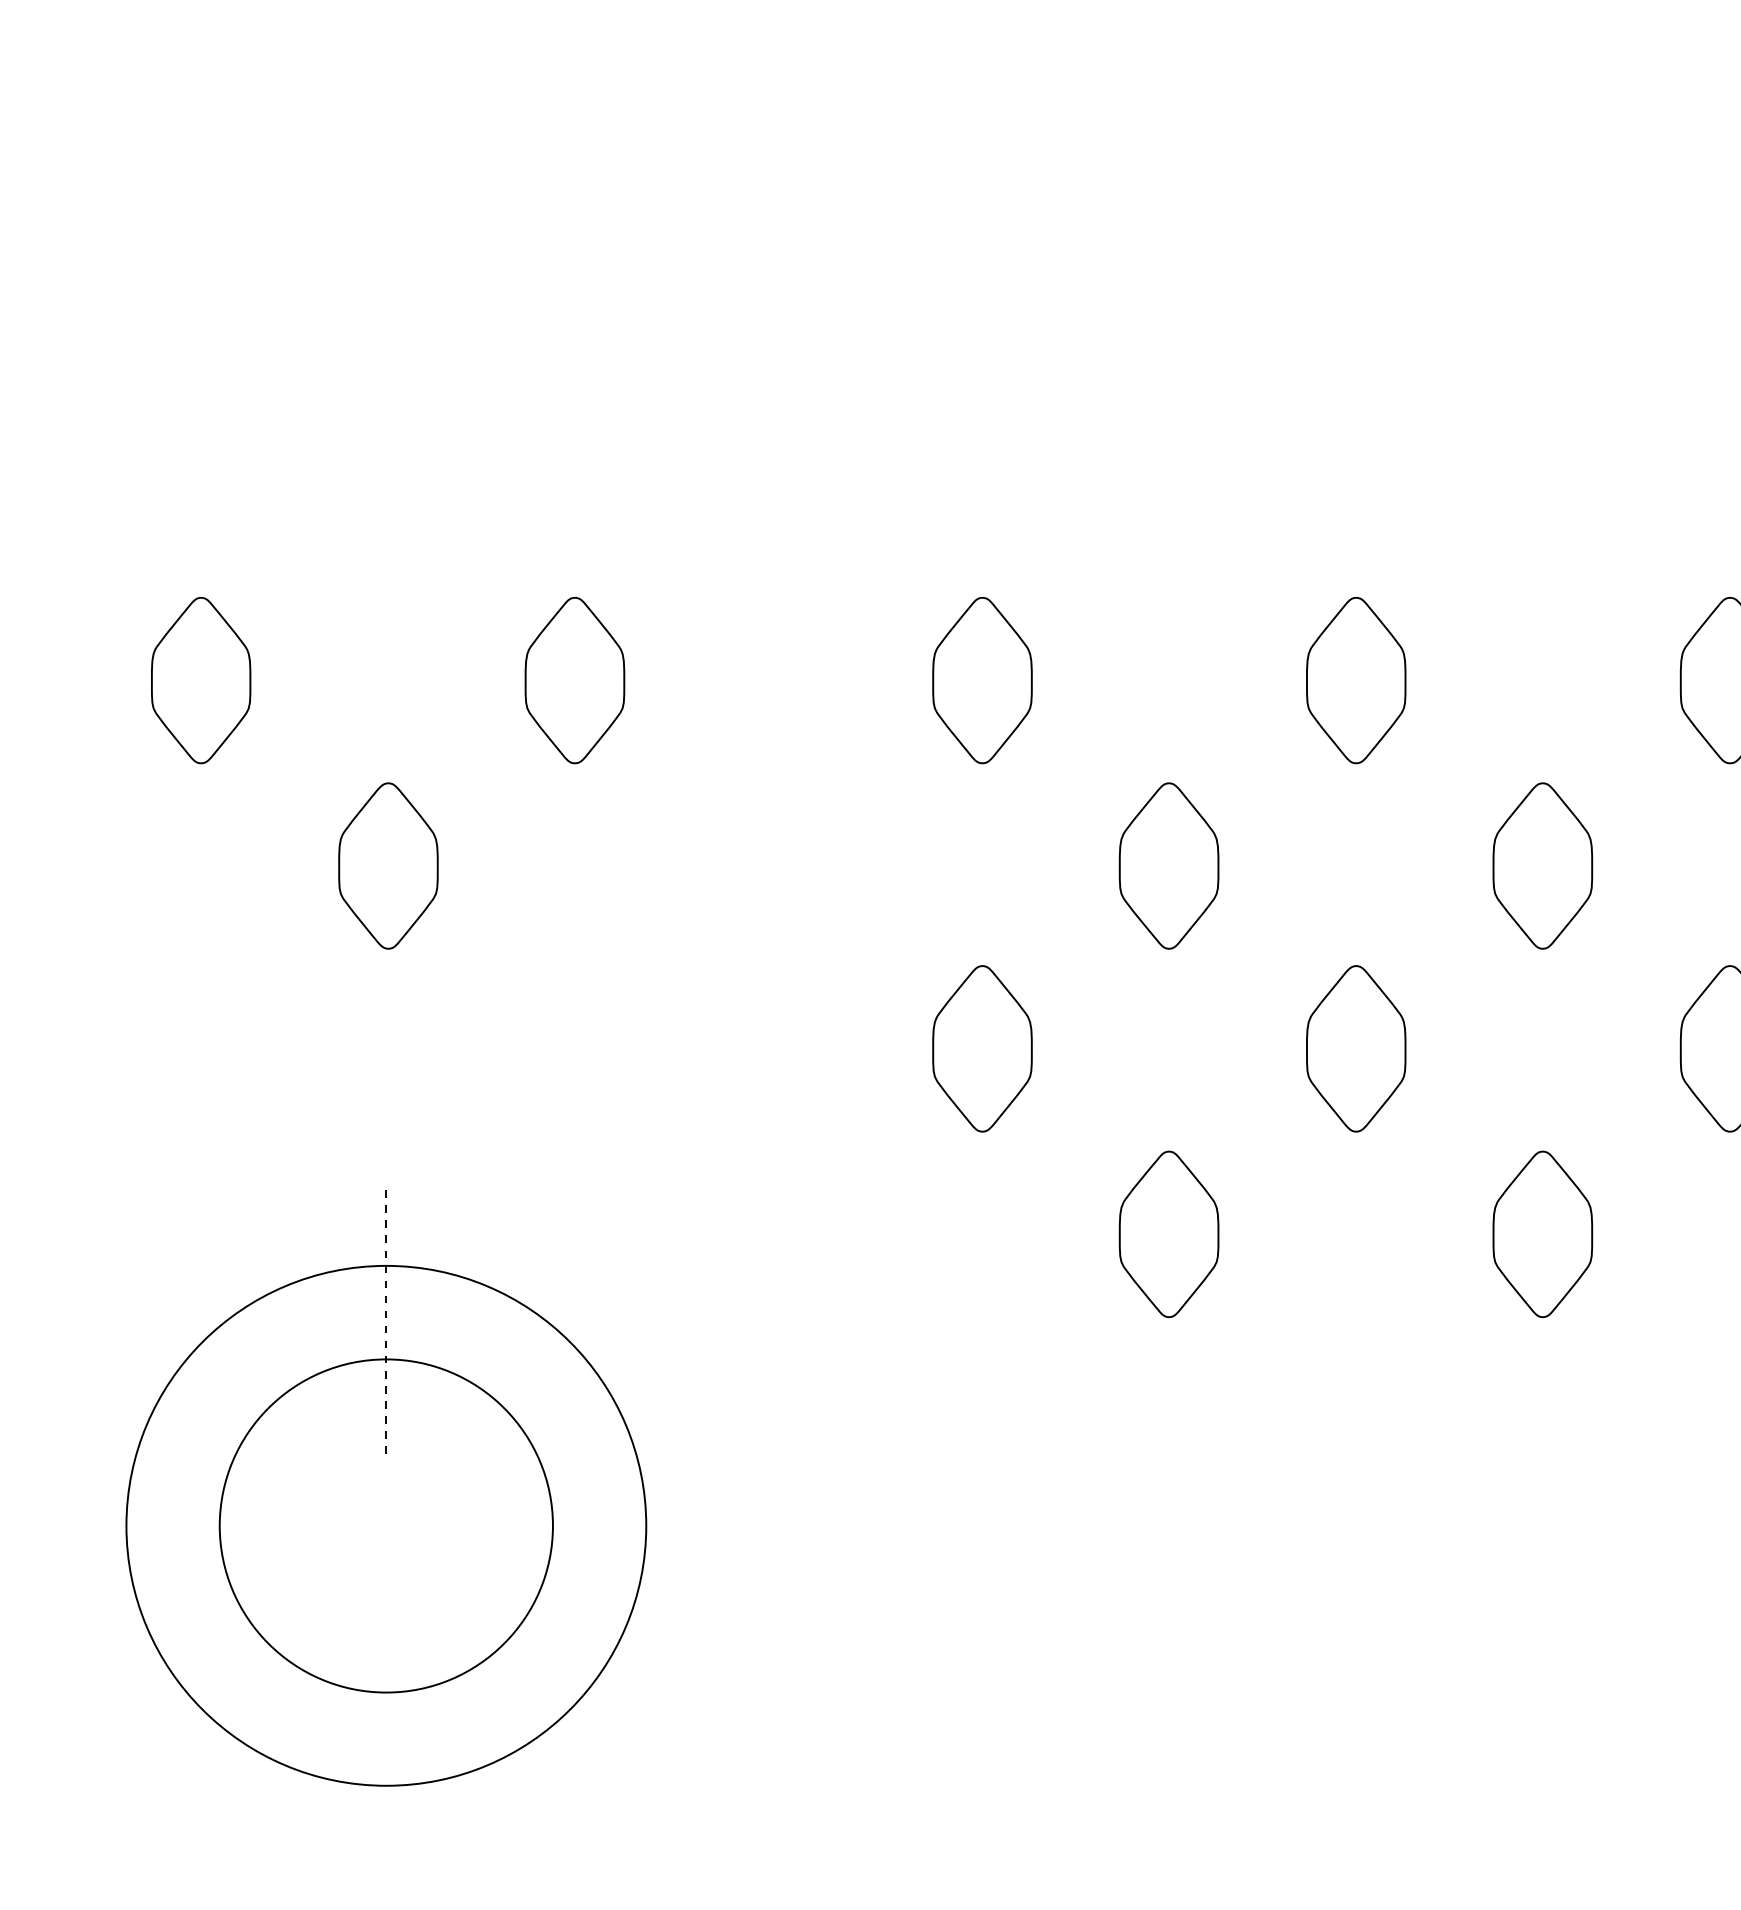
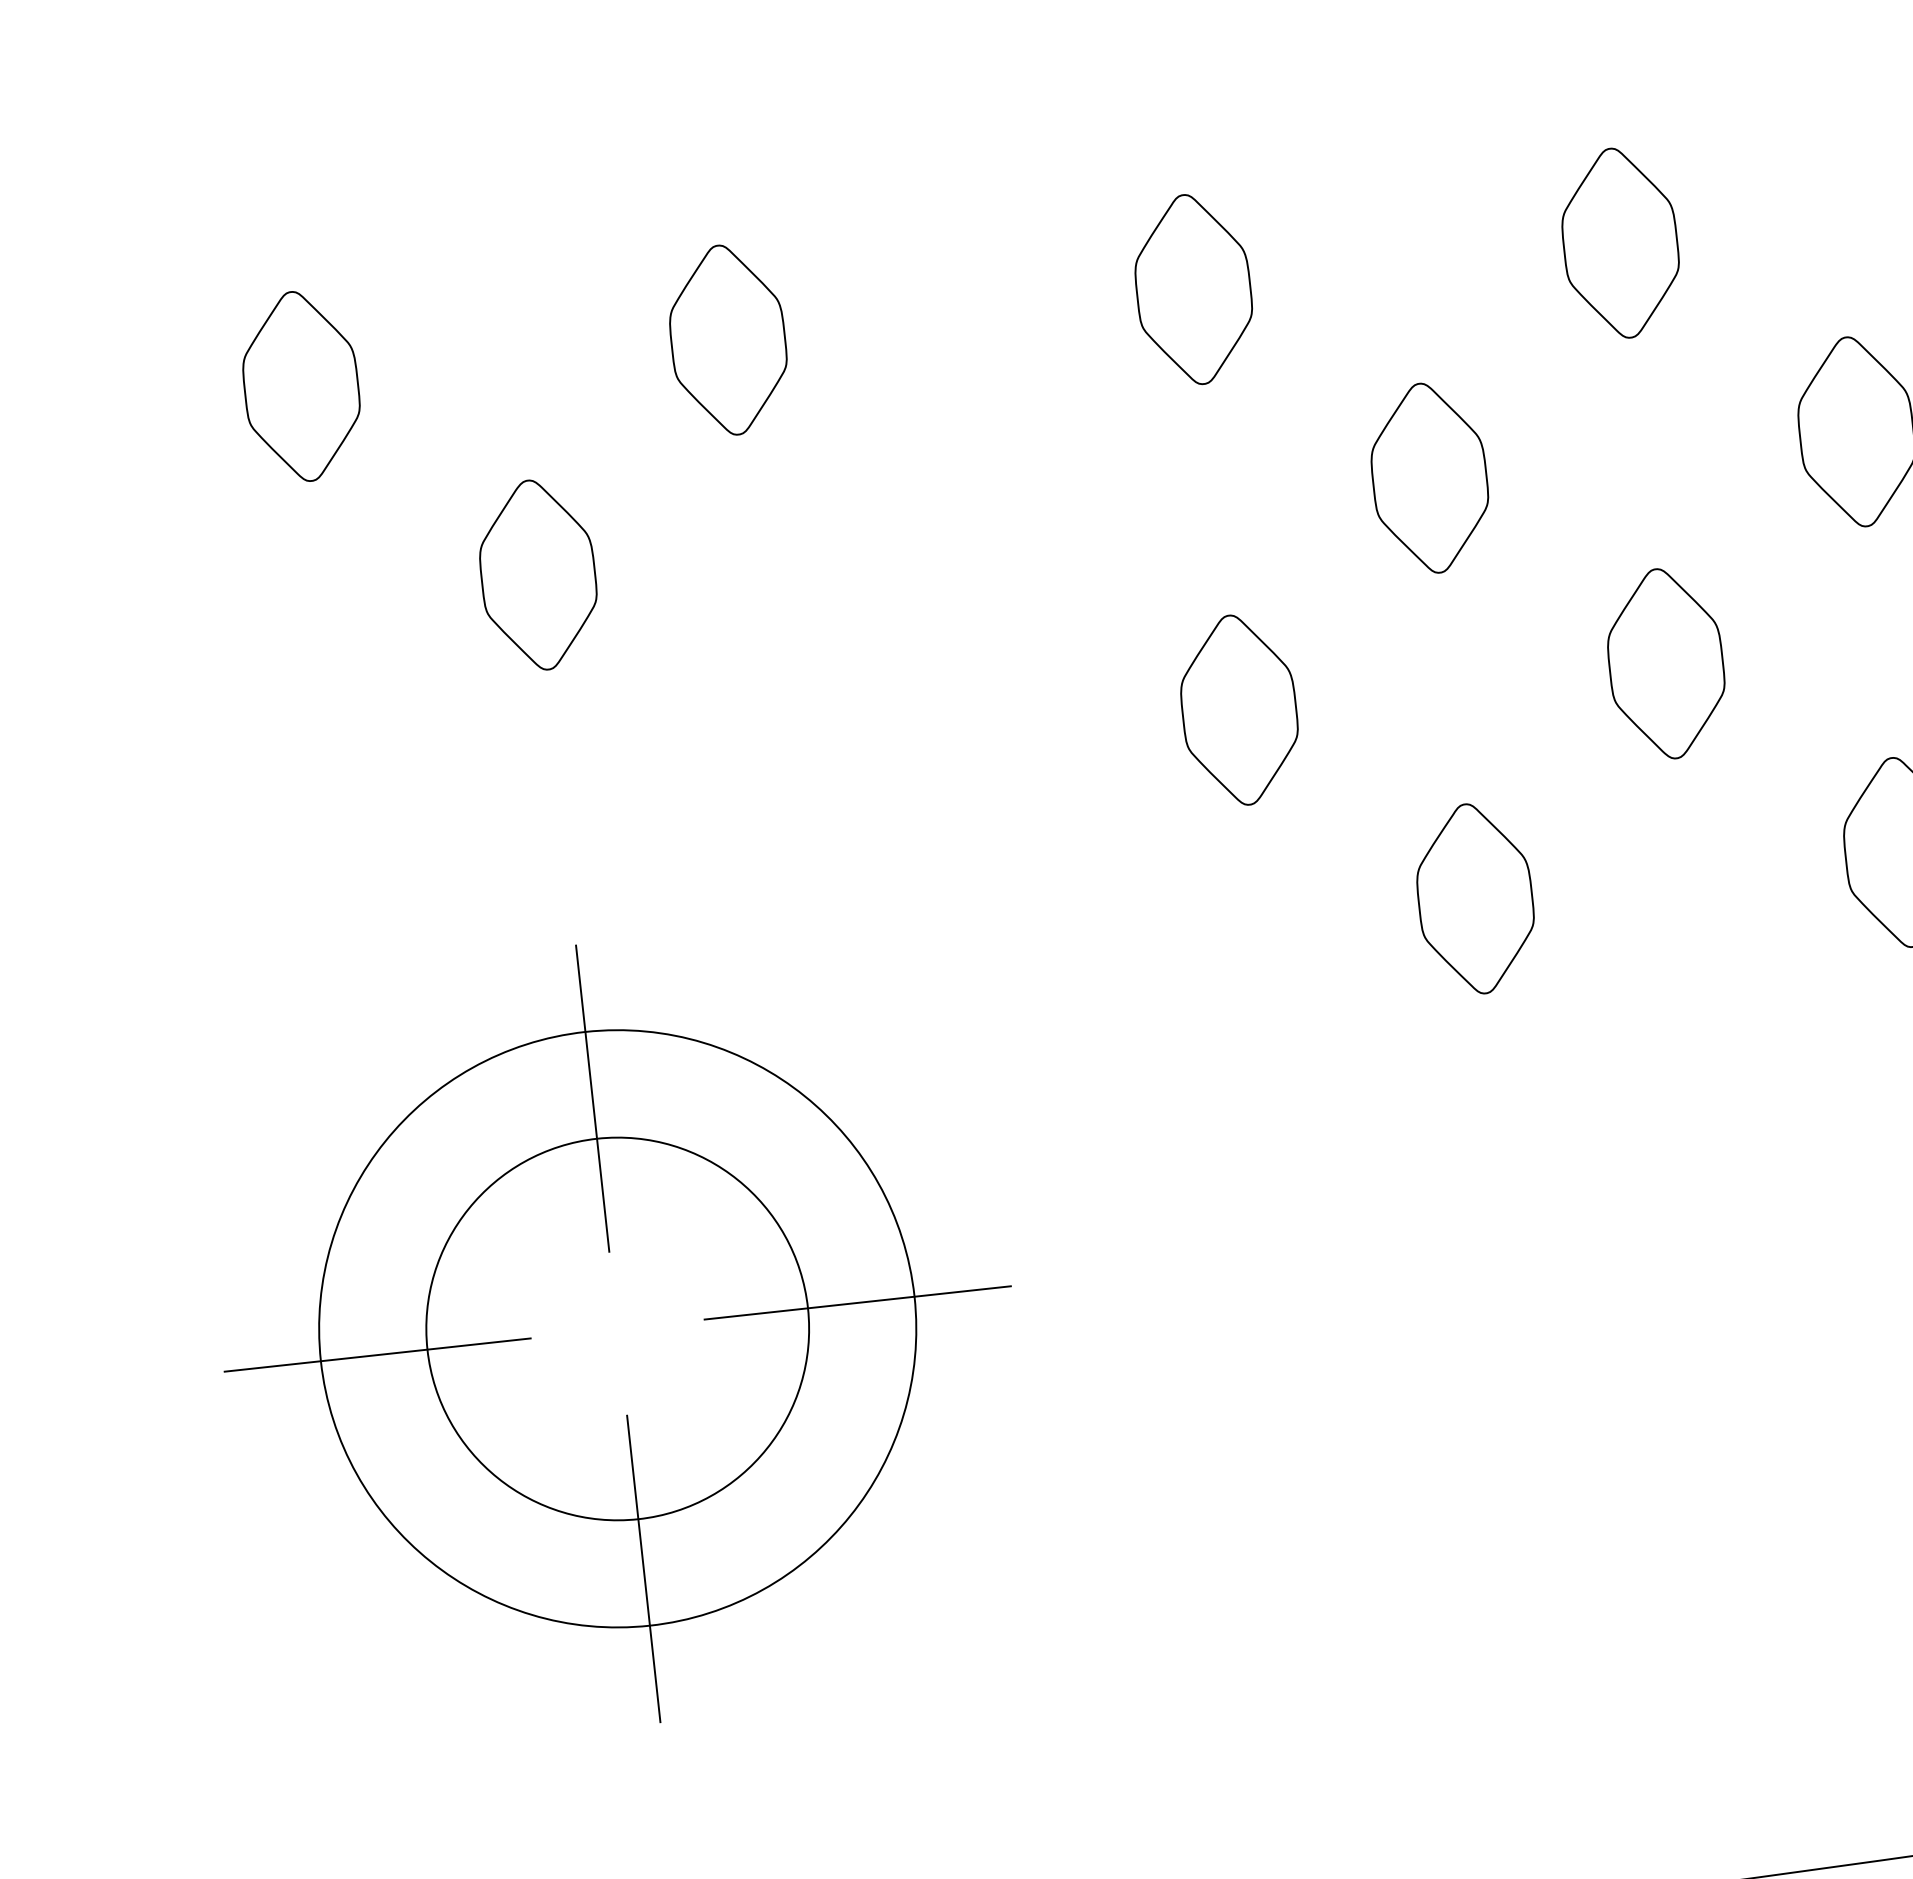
line: (386, 1324) -> (592, 1098), dashed -> solid
line: (176, 1525) -> (378, 1354), added
line: (596, 1525) -> (857, 1302), added
line: (386, 1735) -> (643, 1568), added

